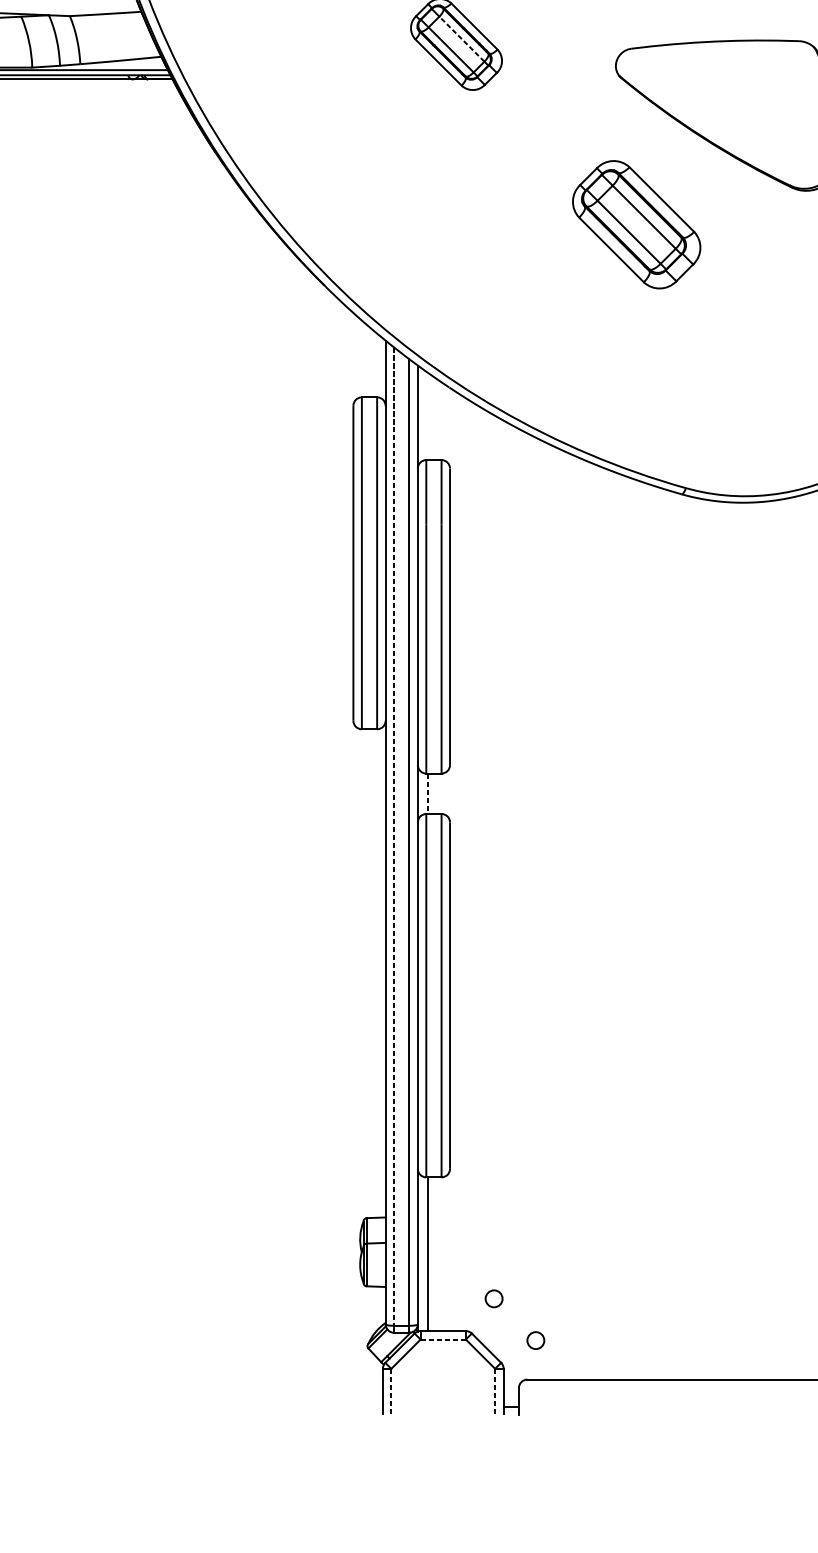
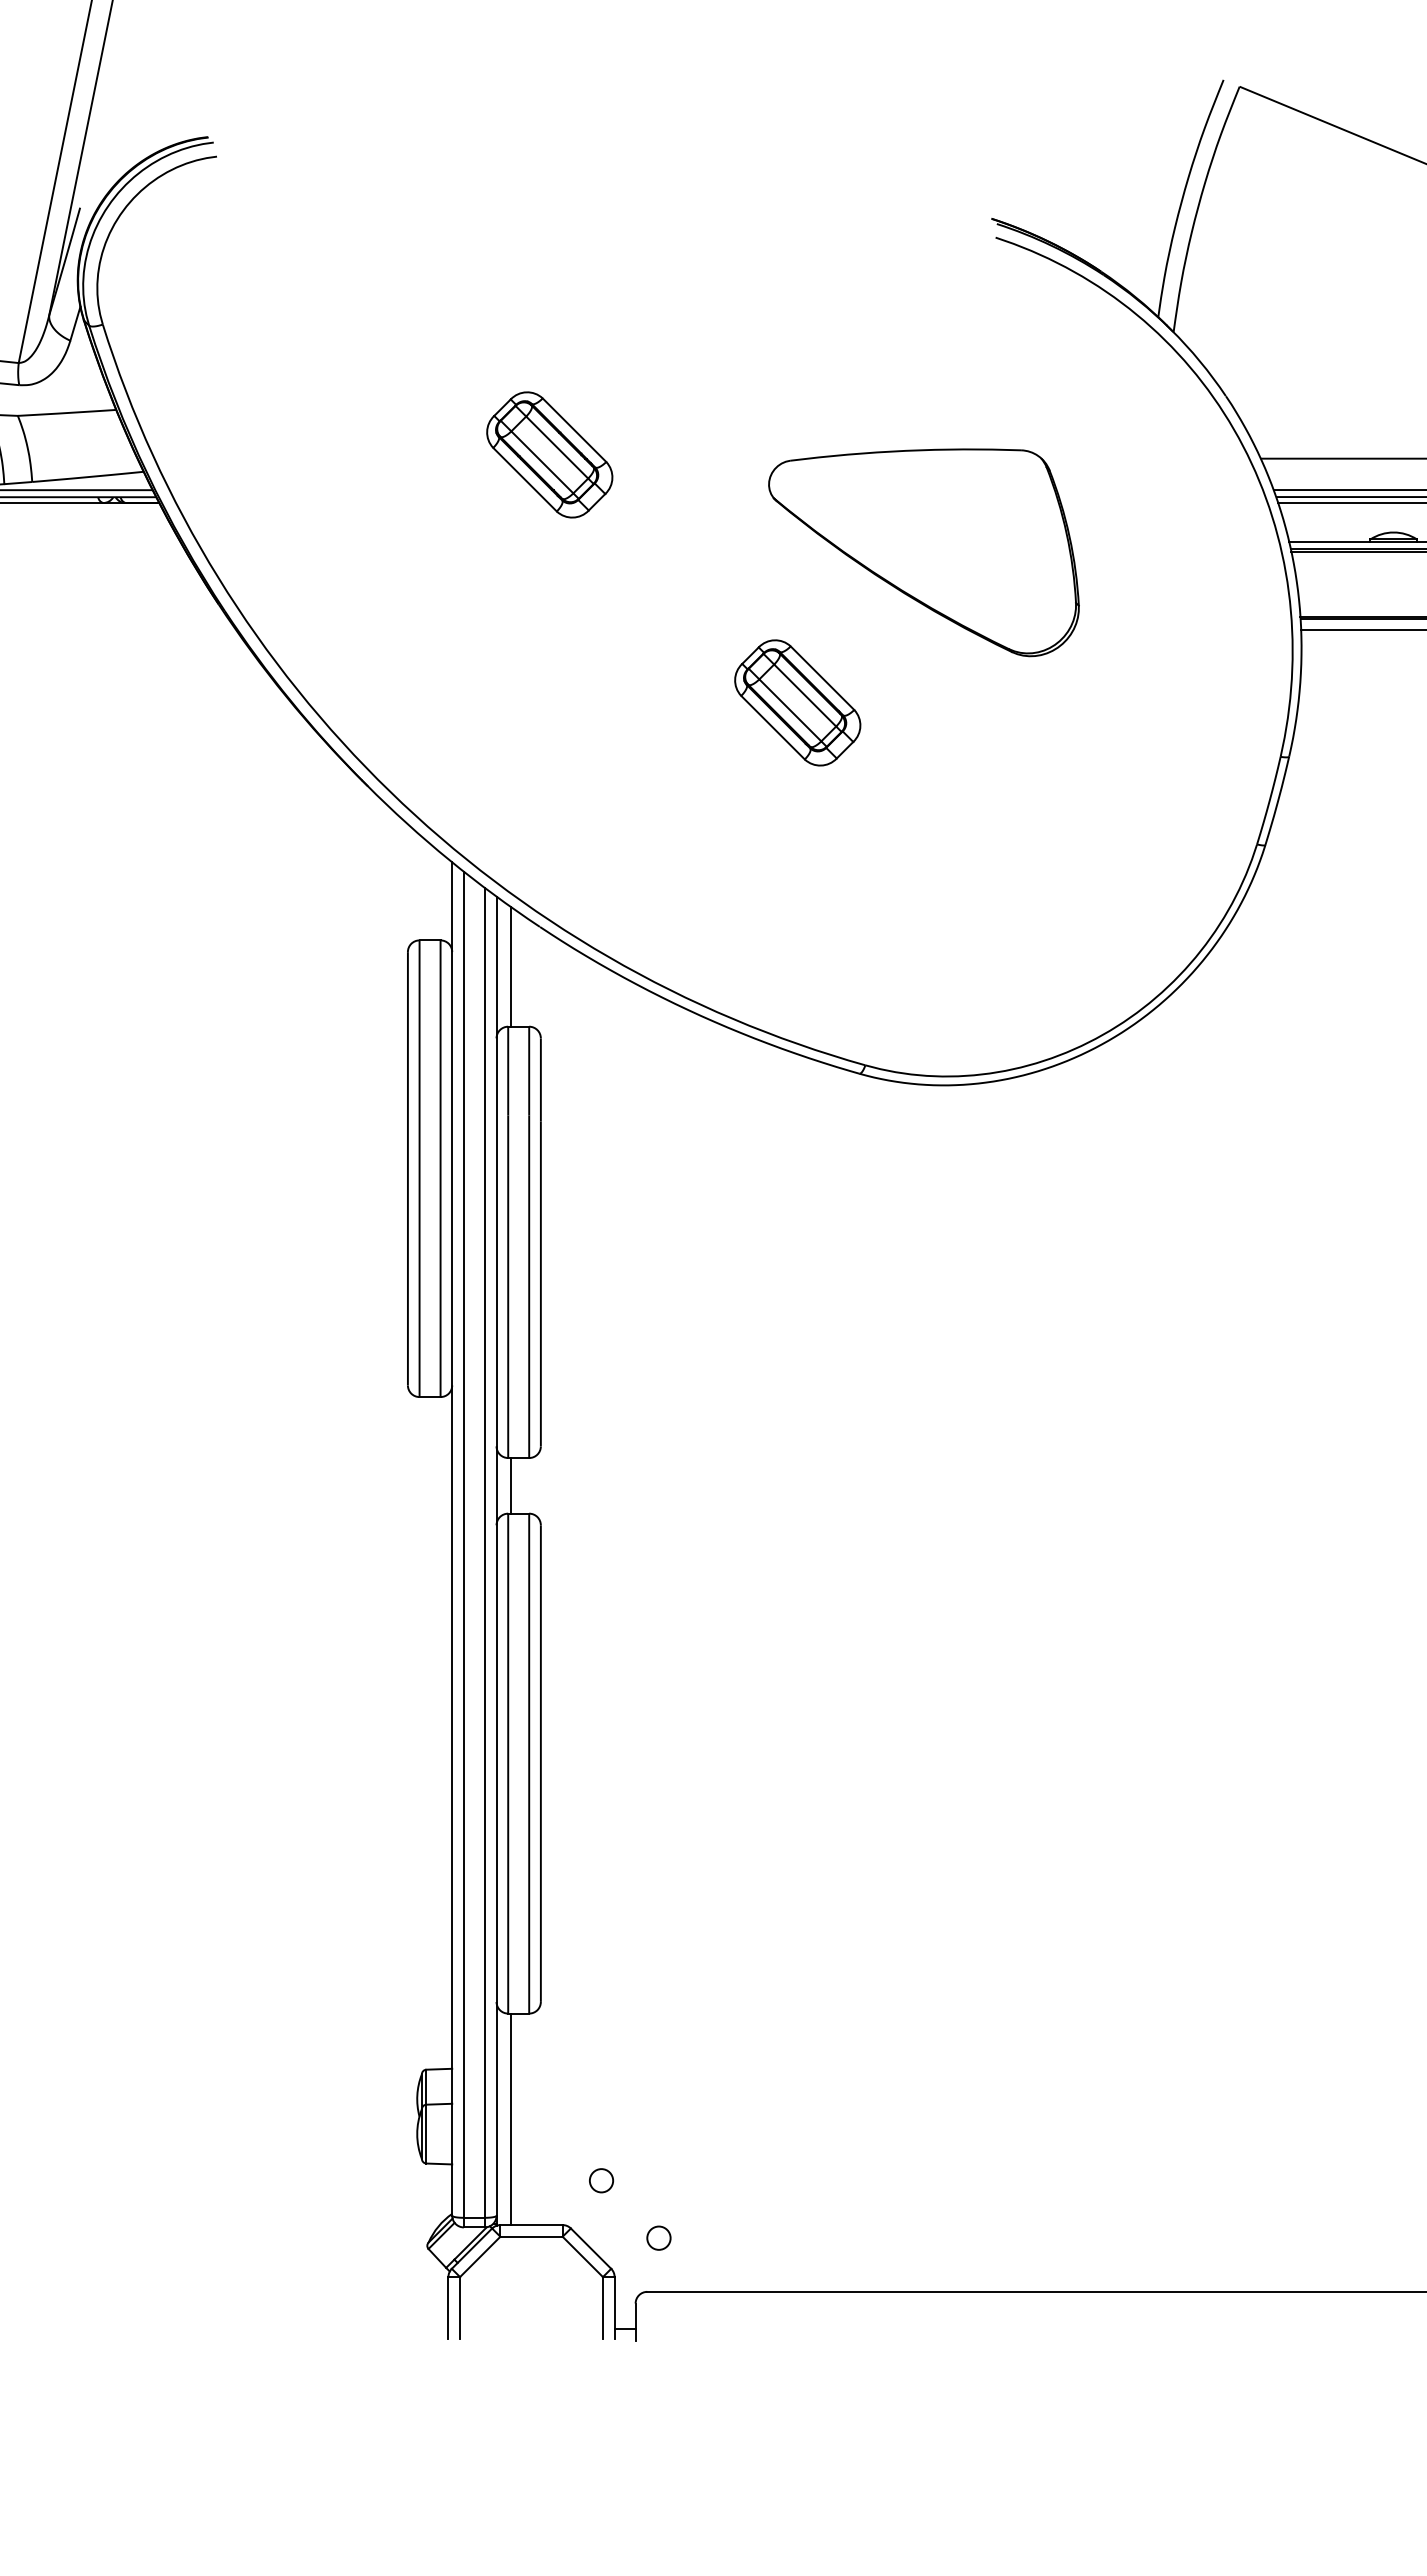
line: (462, 39) -> (557, 447), dashed -> solid
part: (636, 224) -> (797, 702), size x0.71
line: (427, 416) -> (510, 966), added
line: (427, 793) -> (510, 1485), dashed -> solid
line: (393, 837) -> (463, 1545), dashed -> solid
line: (443, 1339) -> (531, 2236), dashed -> solid
line: (494, 1390) -> (602, 2307), dashed -> solid
line: (391, 1391) -> (460, 2308), dashed -> solid

